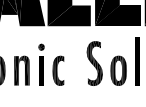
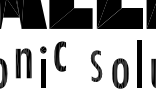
part: (94, 62) -> (96, 65), size x0.7
part: (21, 70) -> (23, 63), moved
part: (57, 70) -> (59, 56), moved

